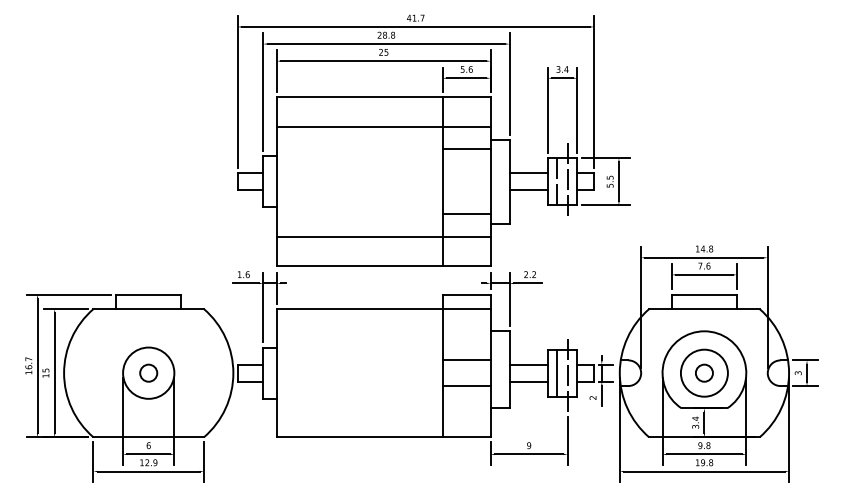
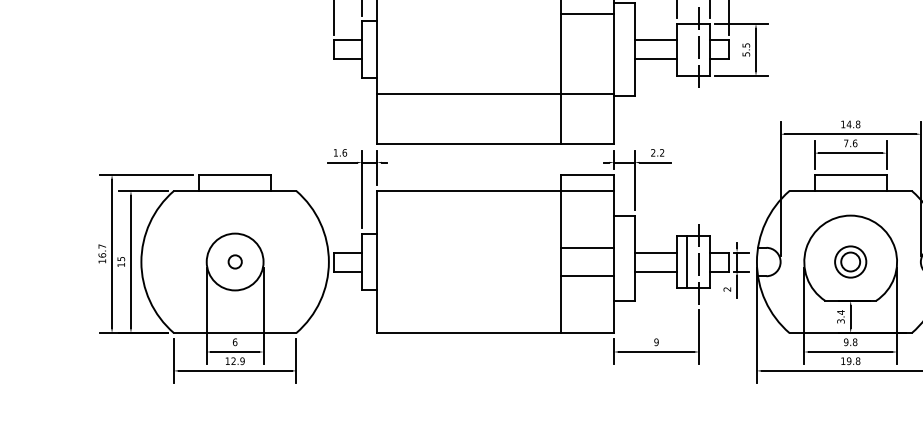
line: (556, 181) -> (686, 49), removed
line: (466, 214) -> (587, 86), removed
line: (383, 236) -> (495, 93), moved
circle: (148, 372) -> (234, 261), size x0.7
circle: (703, 372) -> (849, 261), size x0.6

